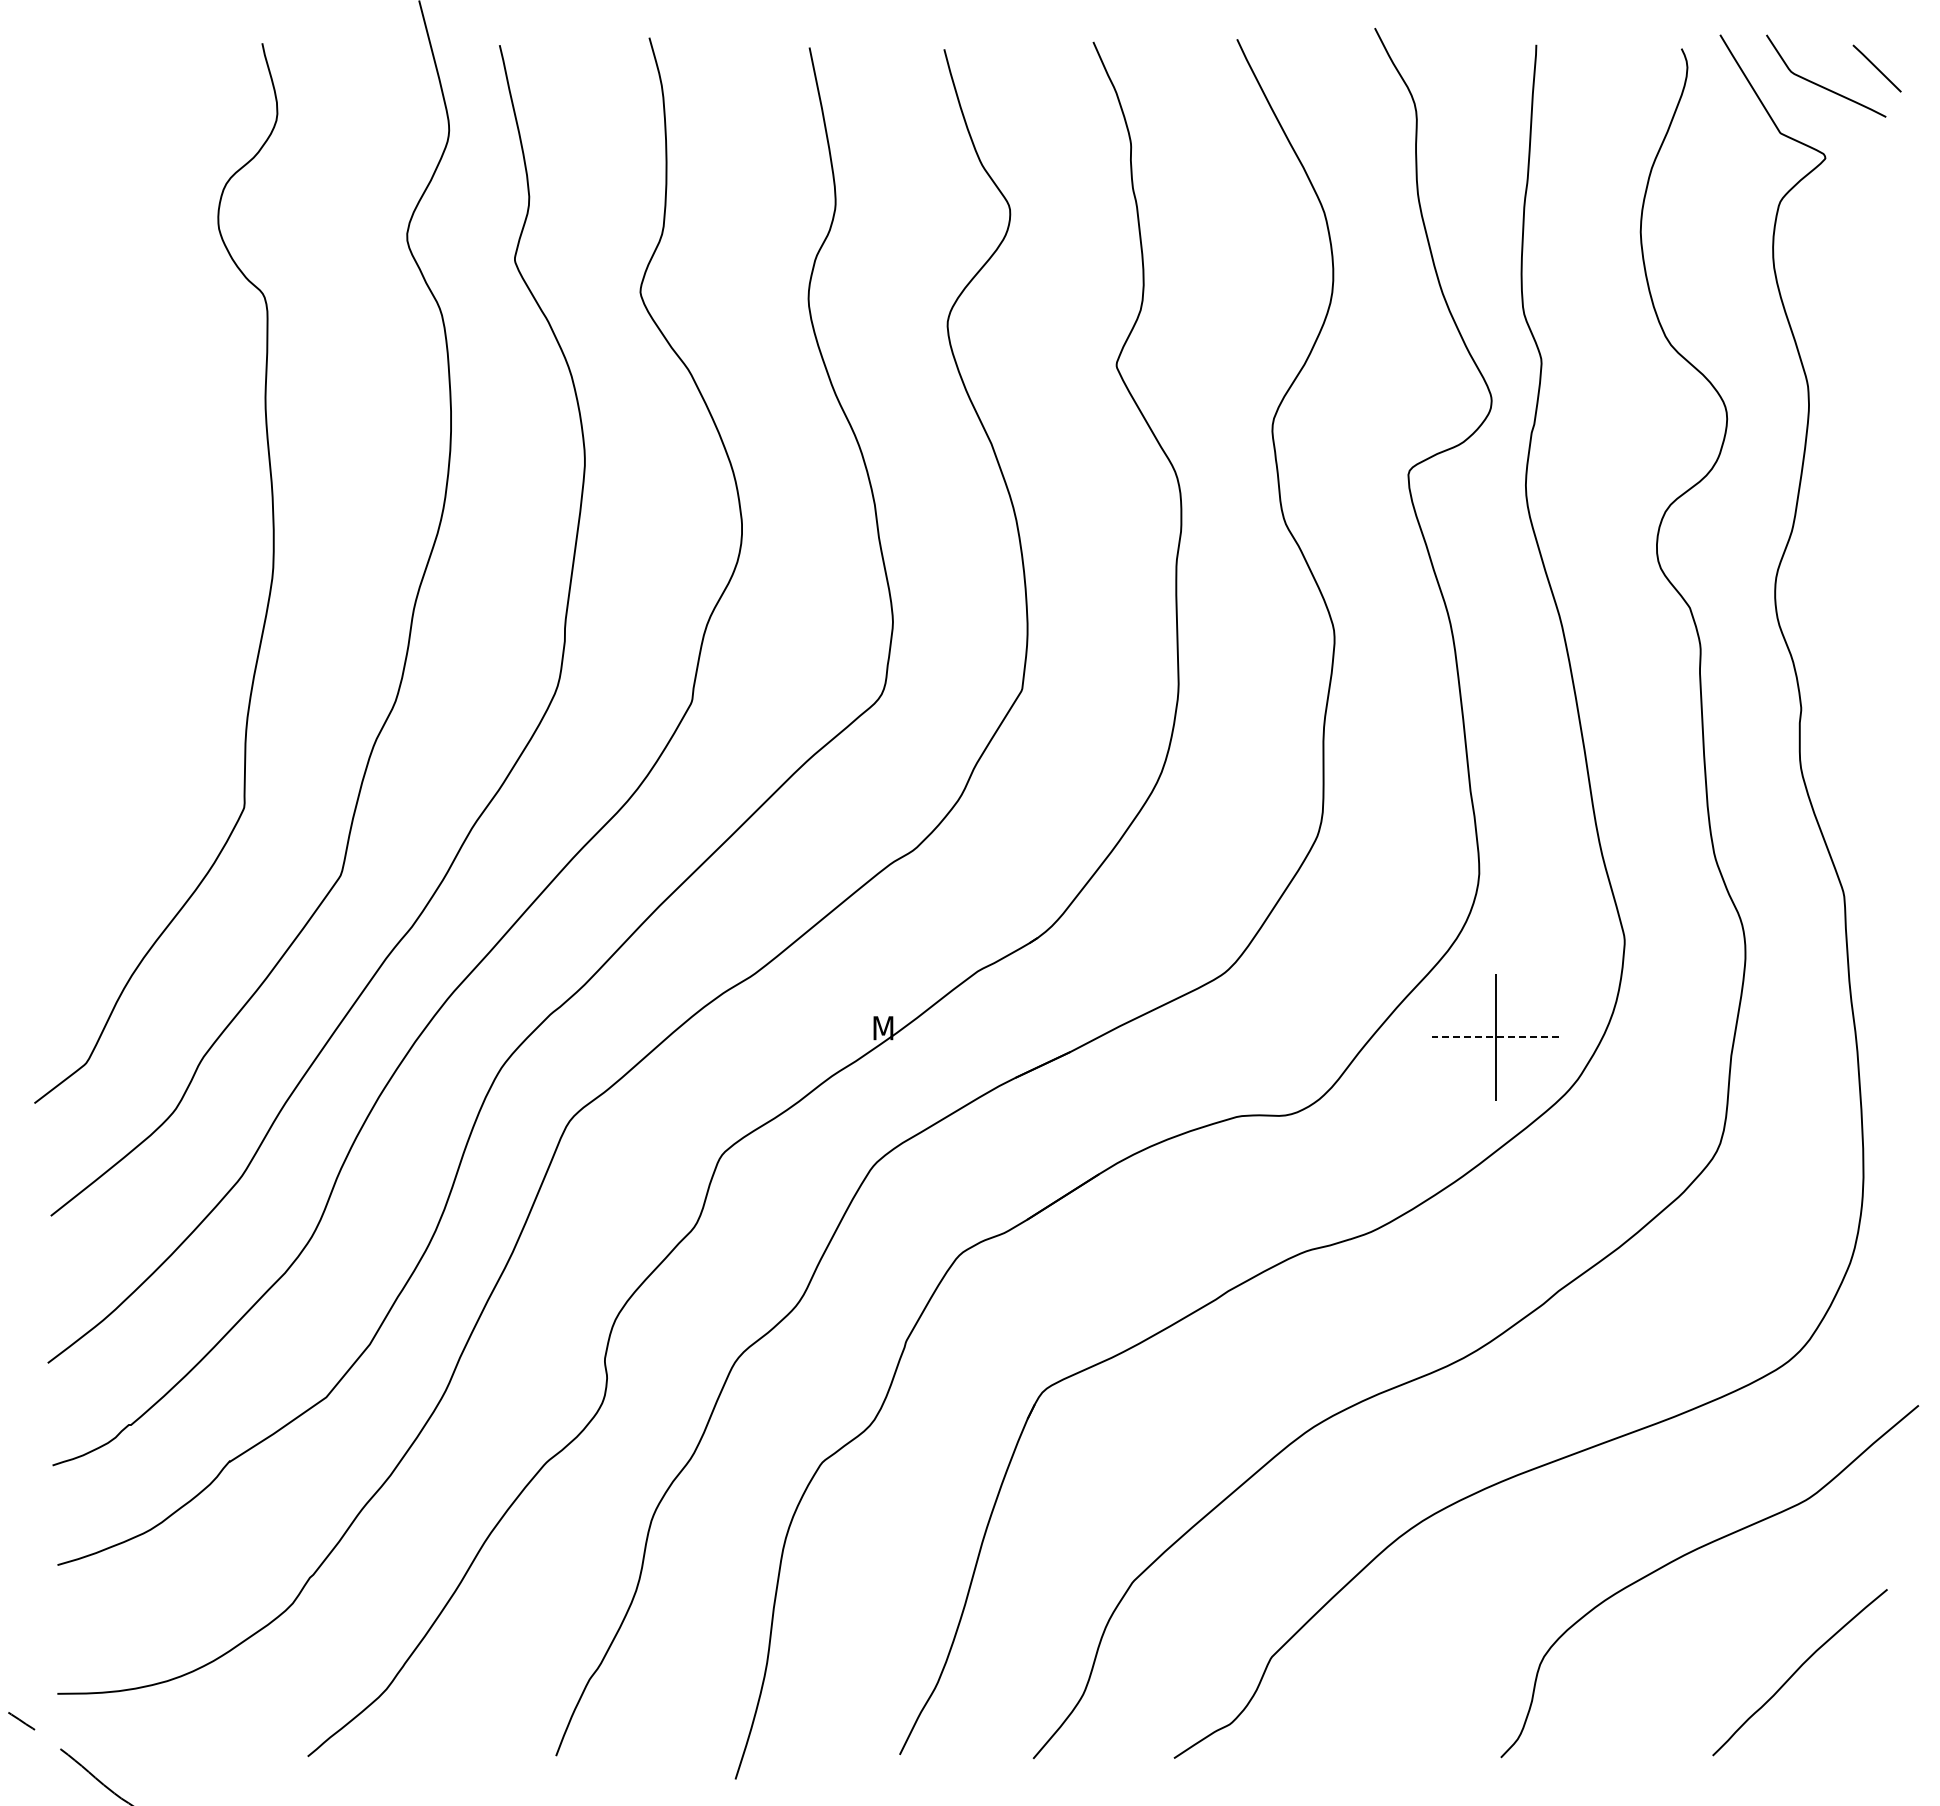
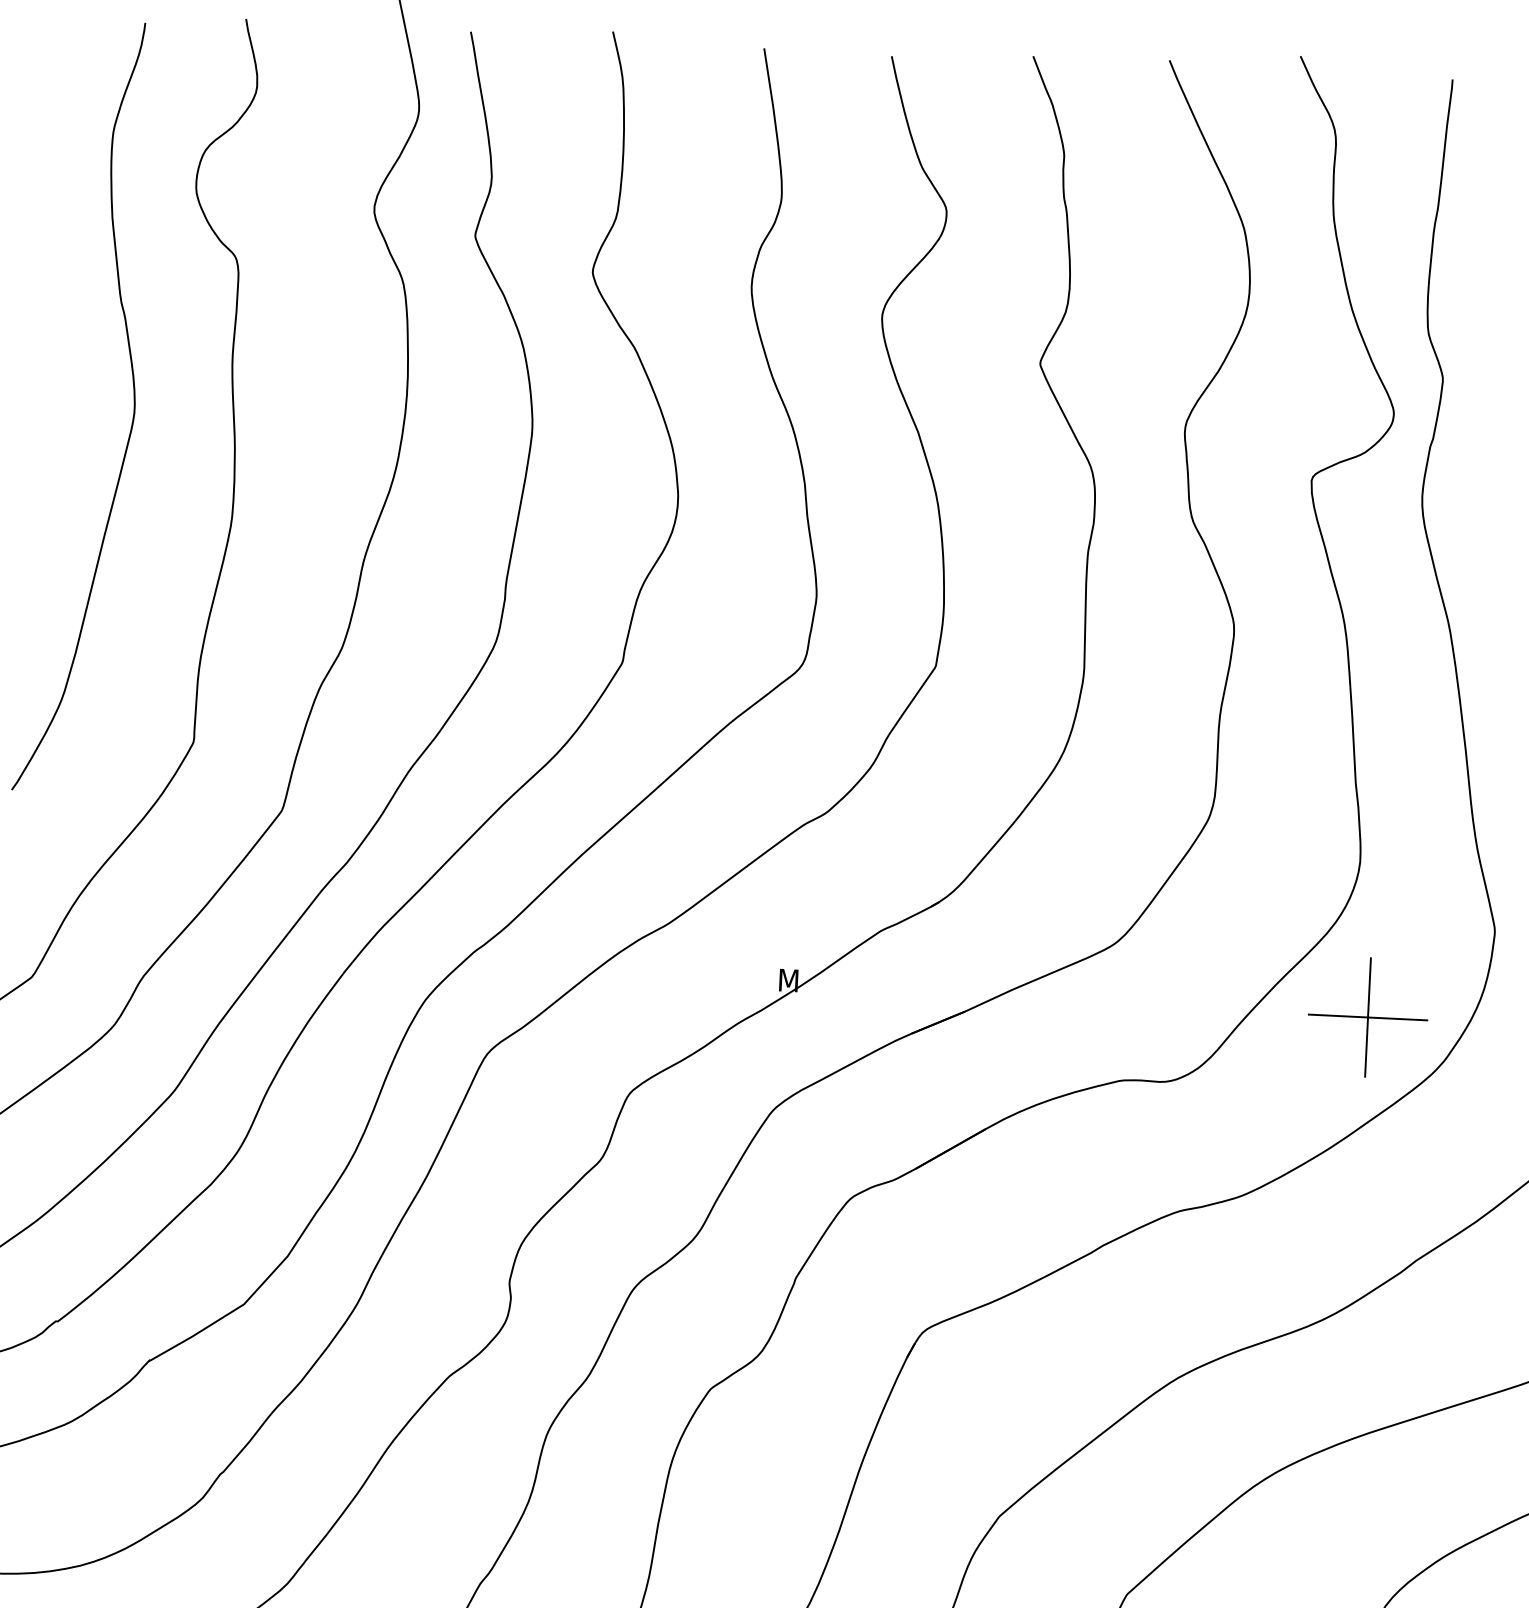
curve: (163, 453) -> (133, 402), added
line: (1495, 1037) -> (1368, 1017), dashed -> solid

